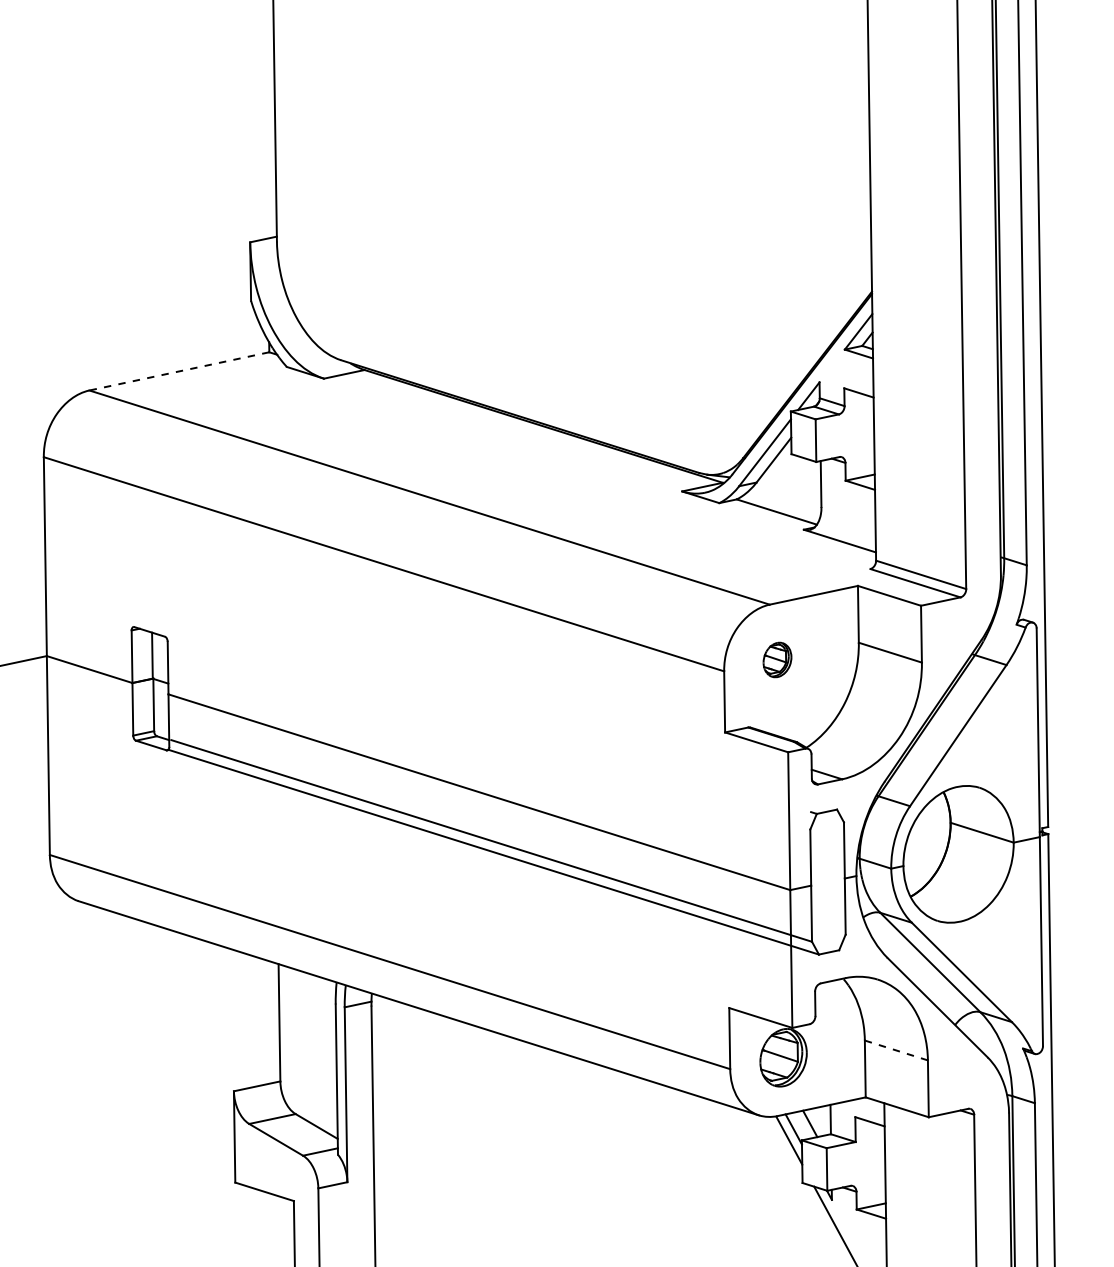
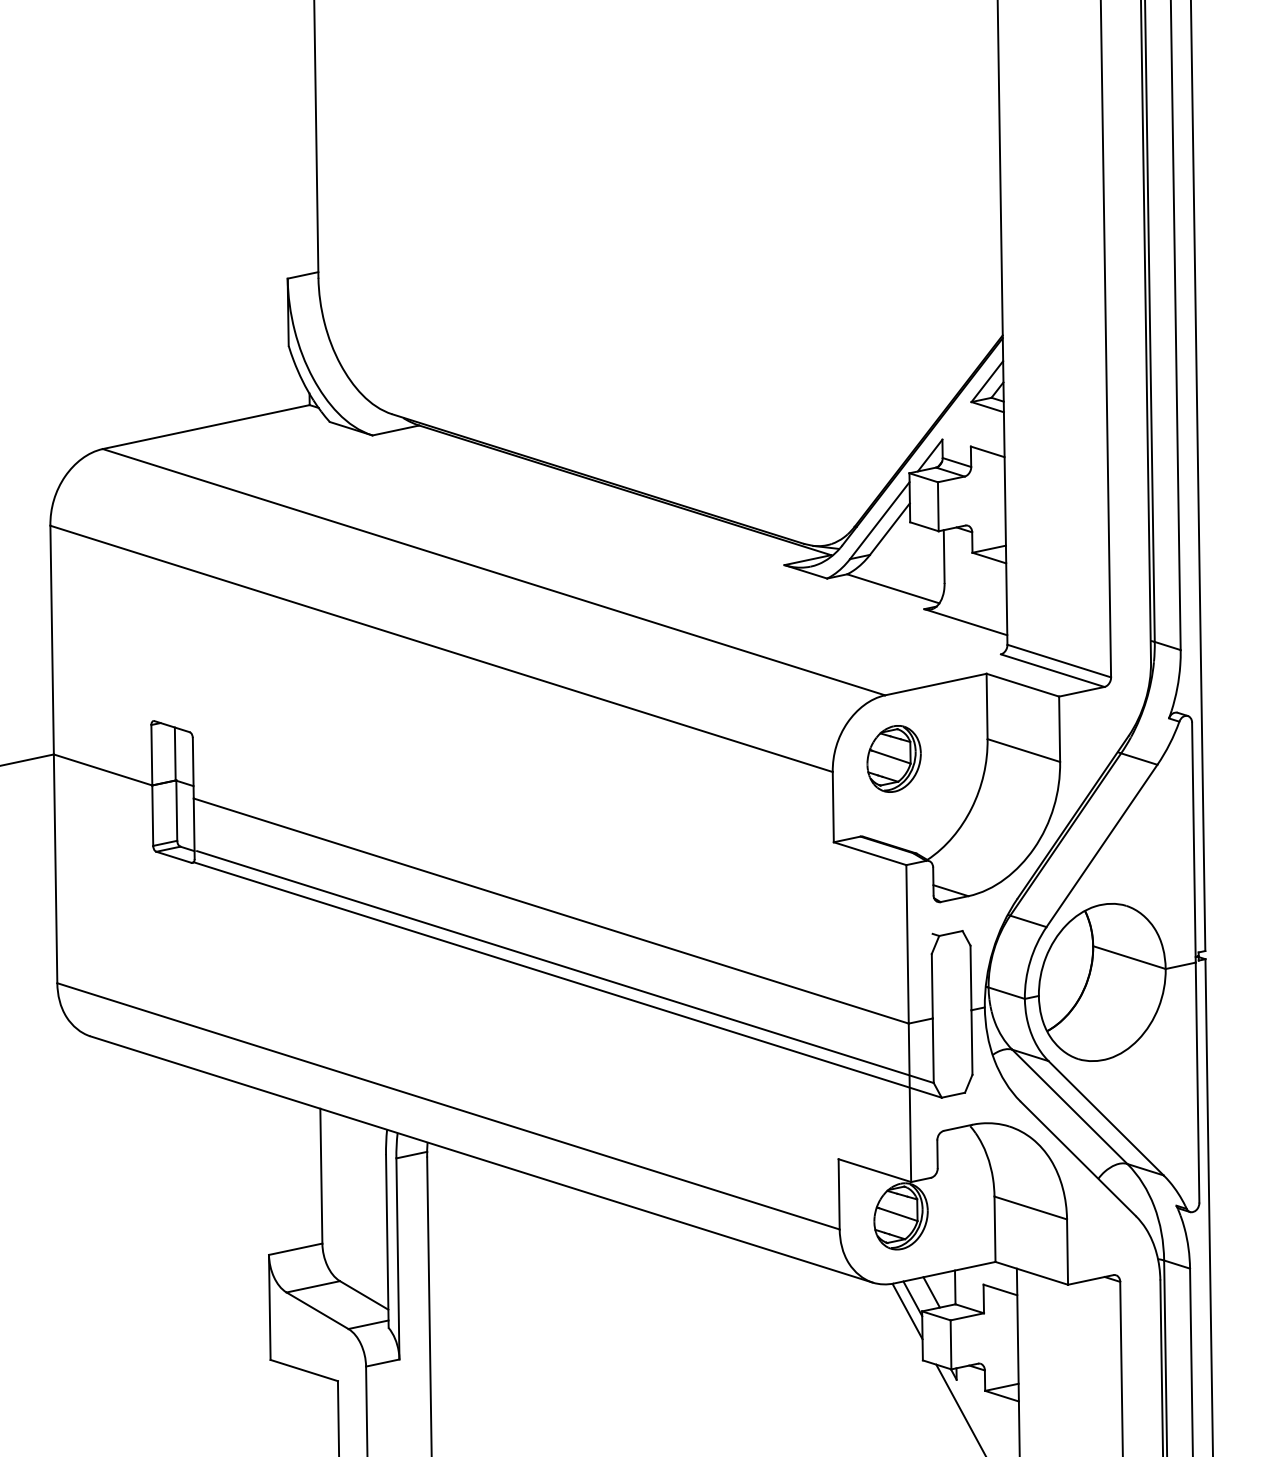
line: (179, 371) -> (206, 427), dashed -> solid
part: (777, 659) -> (893, 758), size x1.67
line: (896, 1050) -> (1030, 1207), dashed -> solid

